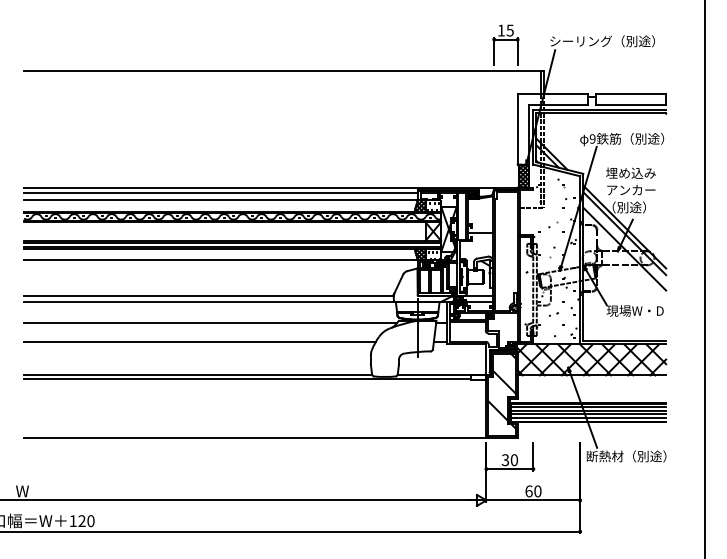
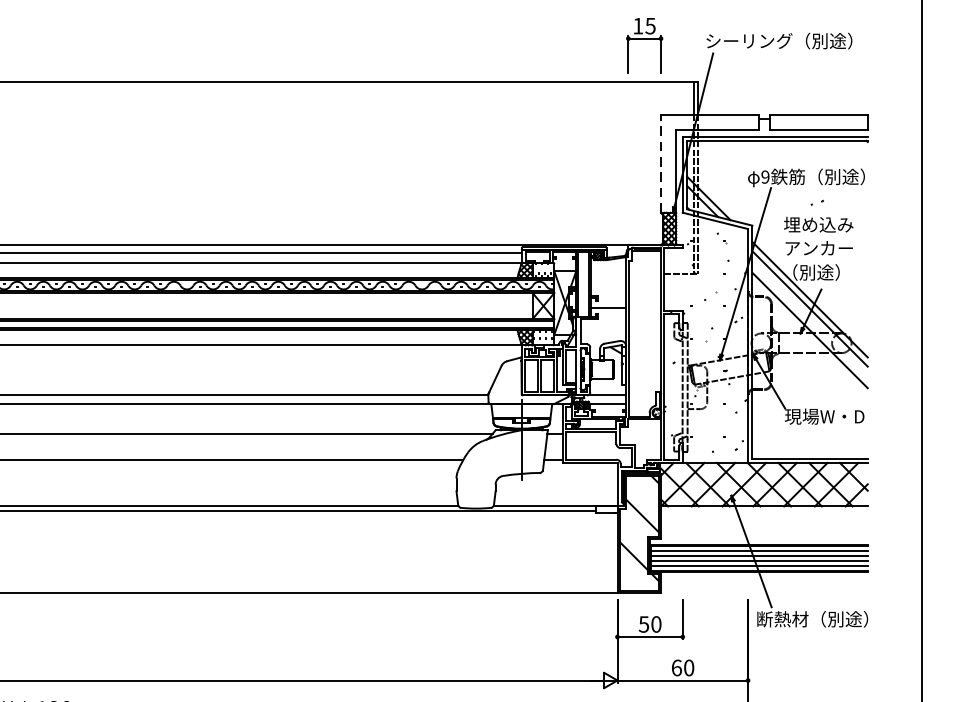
line: (517, 128) -> (660, 162), solid -> dashed
part: (554, 314) -> (818, 202), moved
text: (505, 459) -> (644, 623), 30 -> 50

